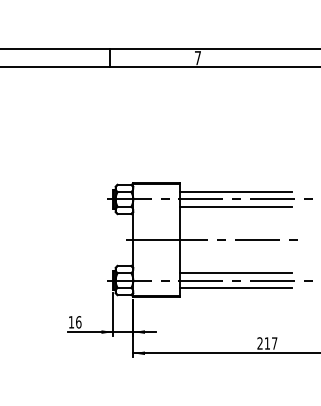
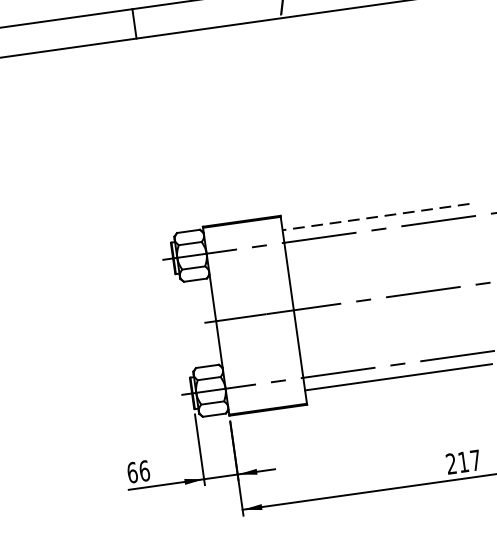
line: (235, 191) -> (374, 216), solid -> dashed
line: (236, 206) -> (380, 241), removed
line: (236, 272) -> (395, 351), removed
text: (71, 322) -> (132, 473), 16 -> 66

